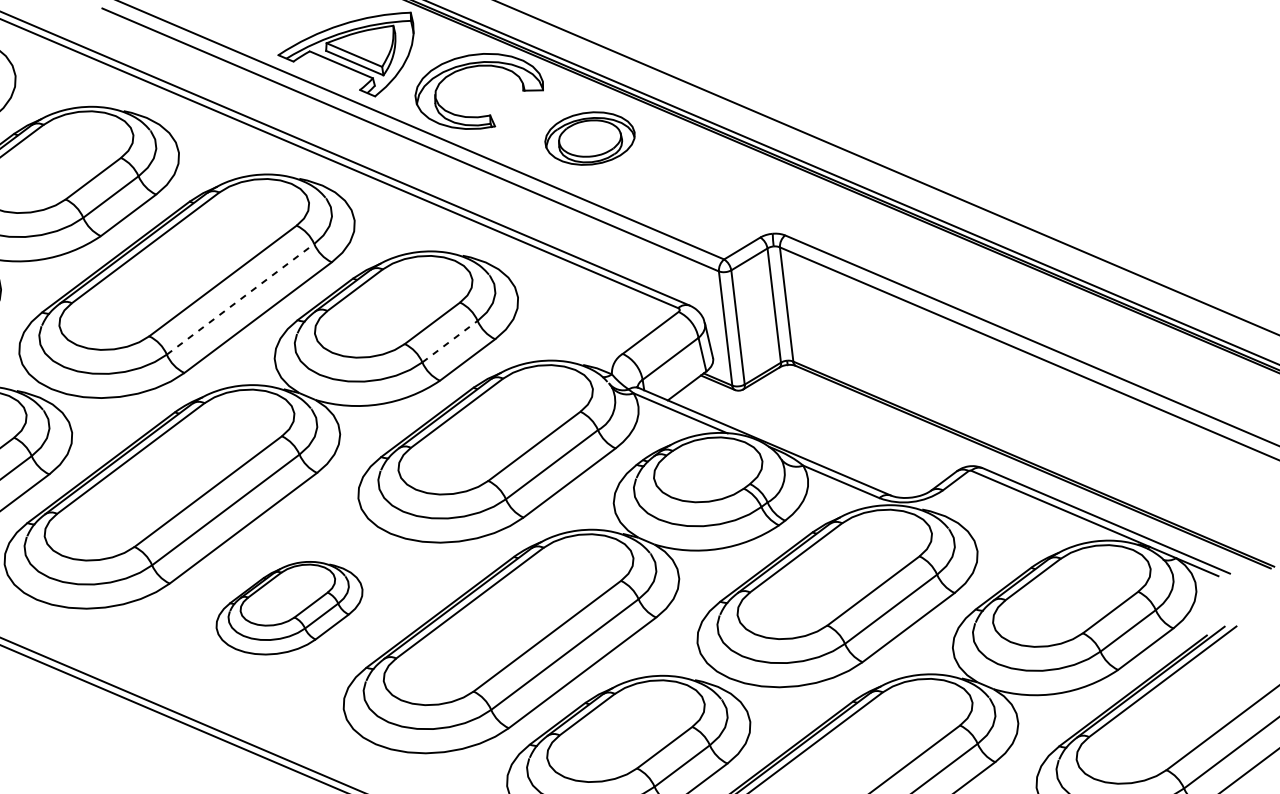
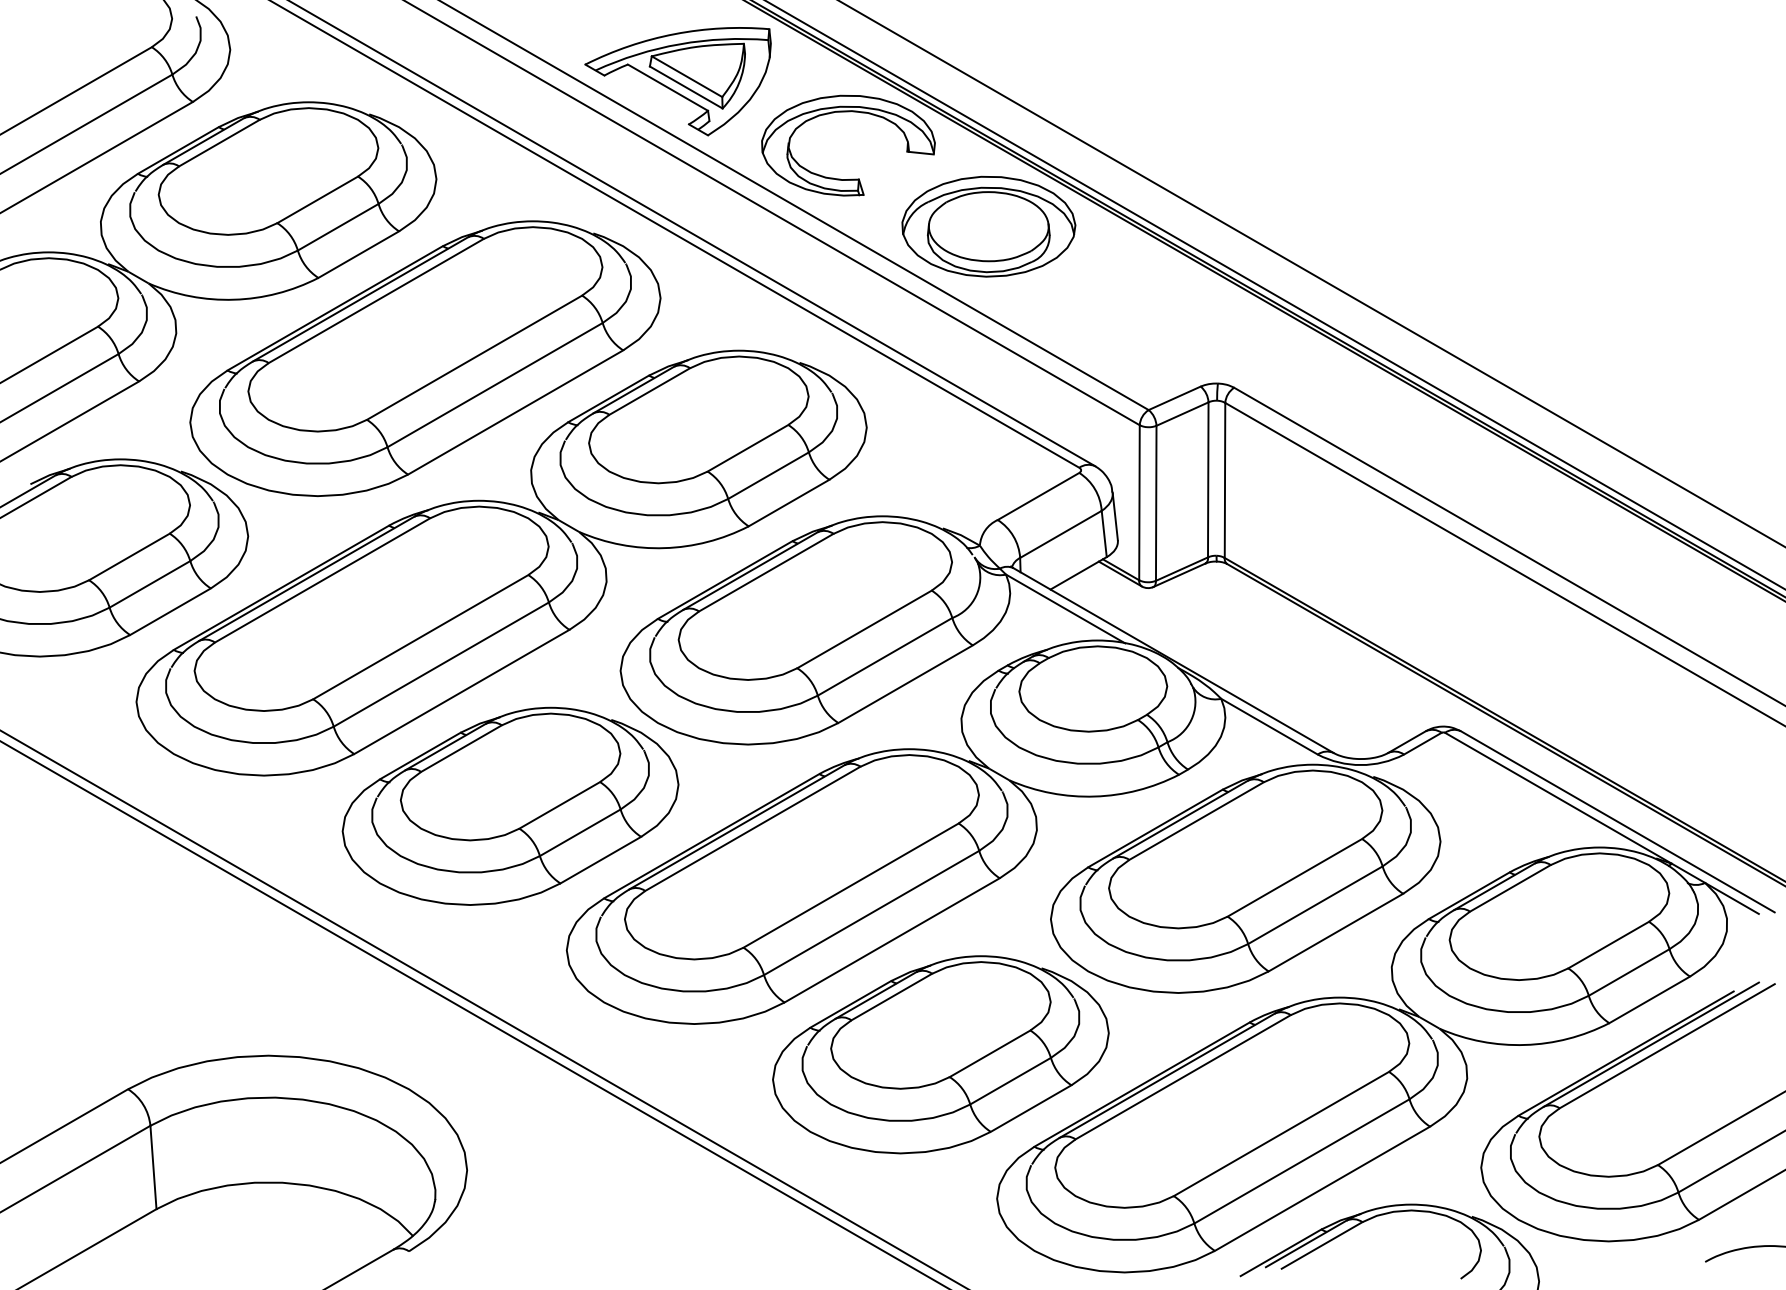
part: (589, 138) -> (988, 226), size x1.43
line: (240, 298) -> (495, 384), dashed -> solid
line: (449, 341) -> (768, 475), dashed -> solid
part: (289, 607) -> (510, 805), size x1.67

